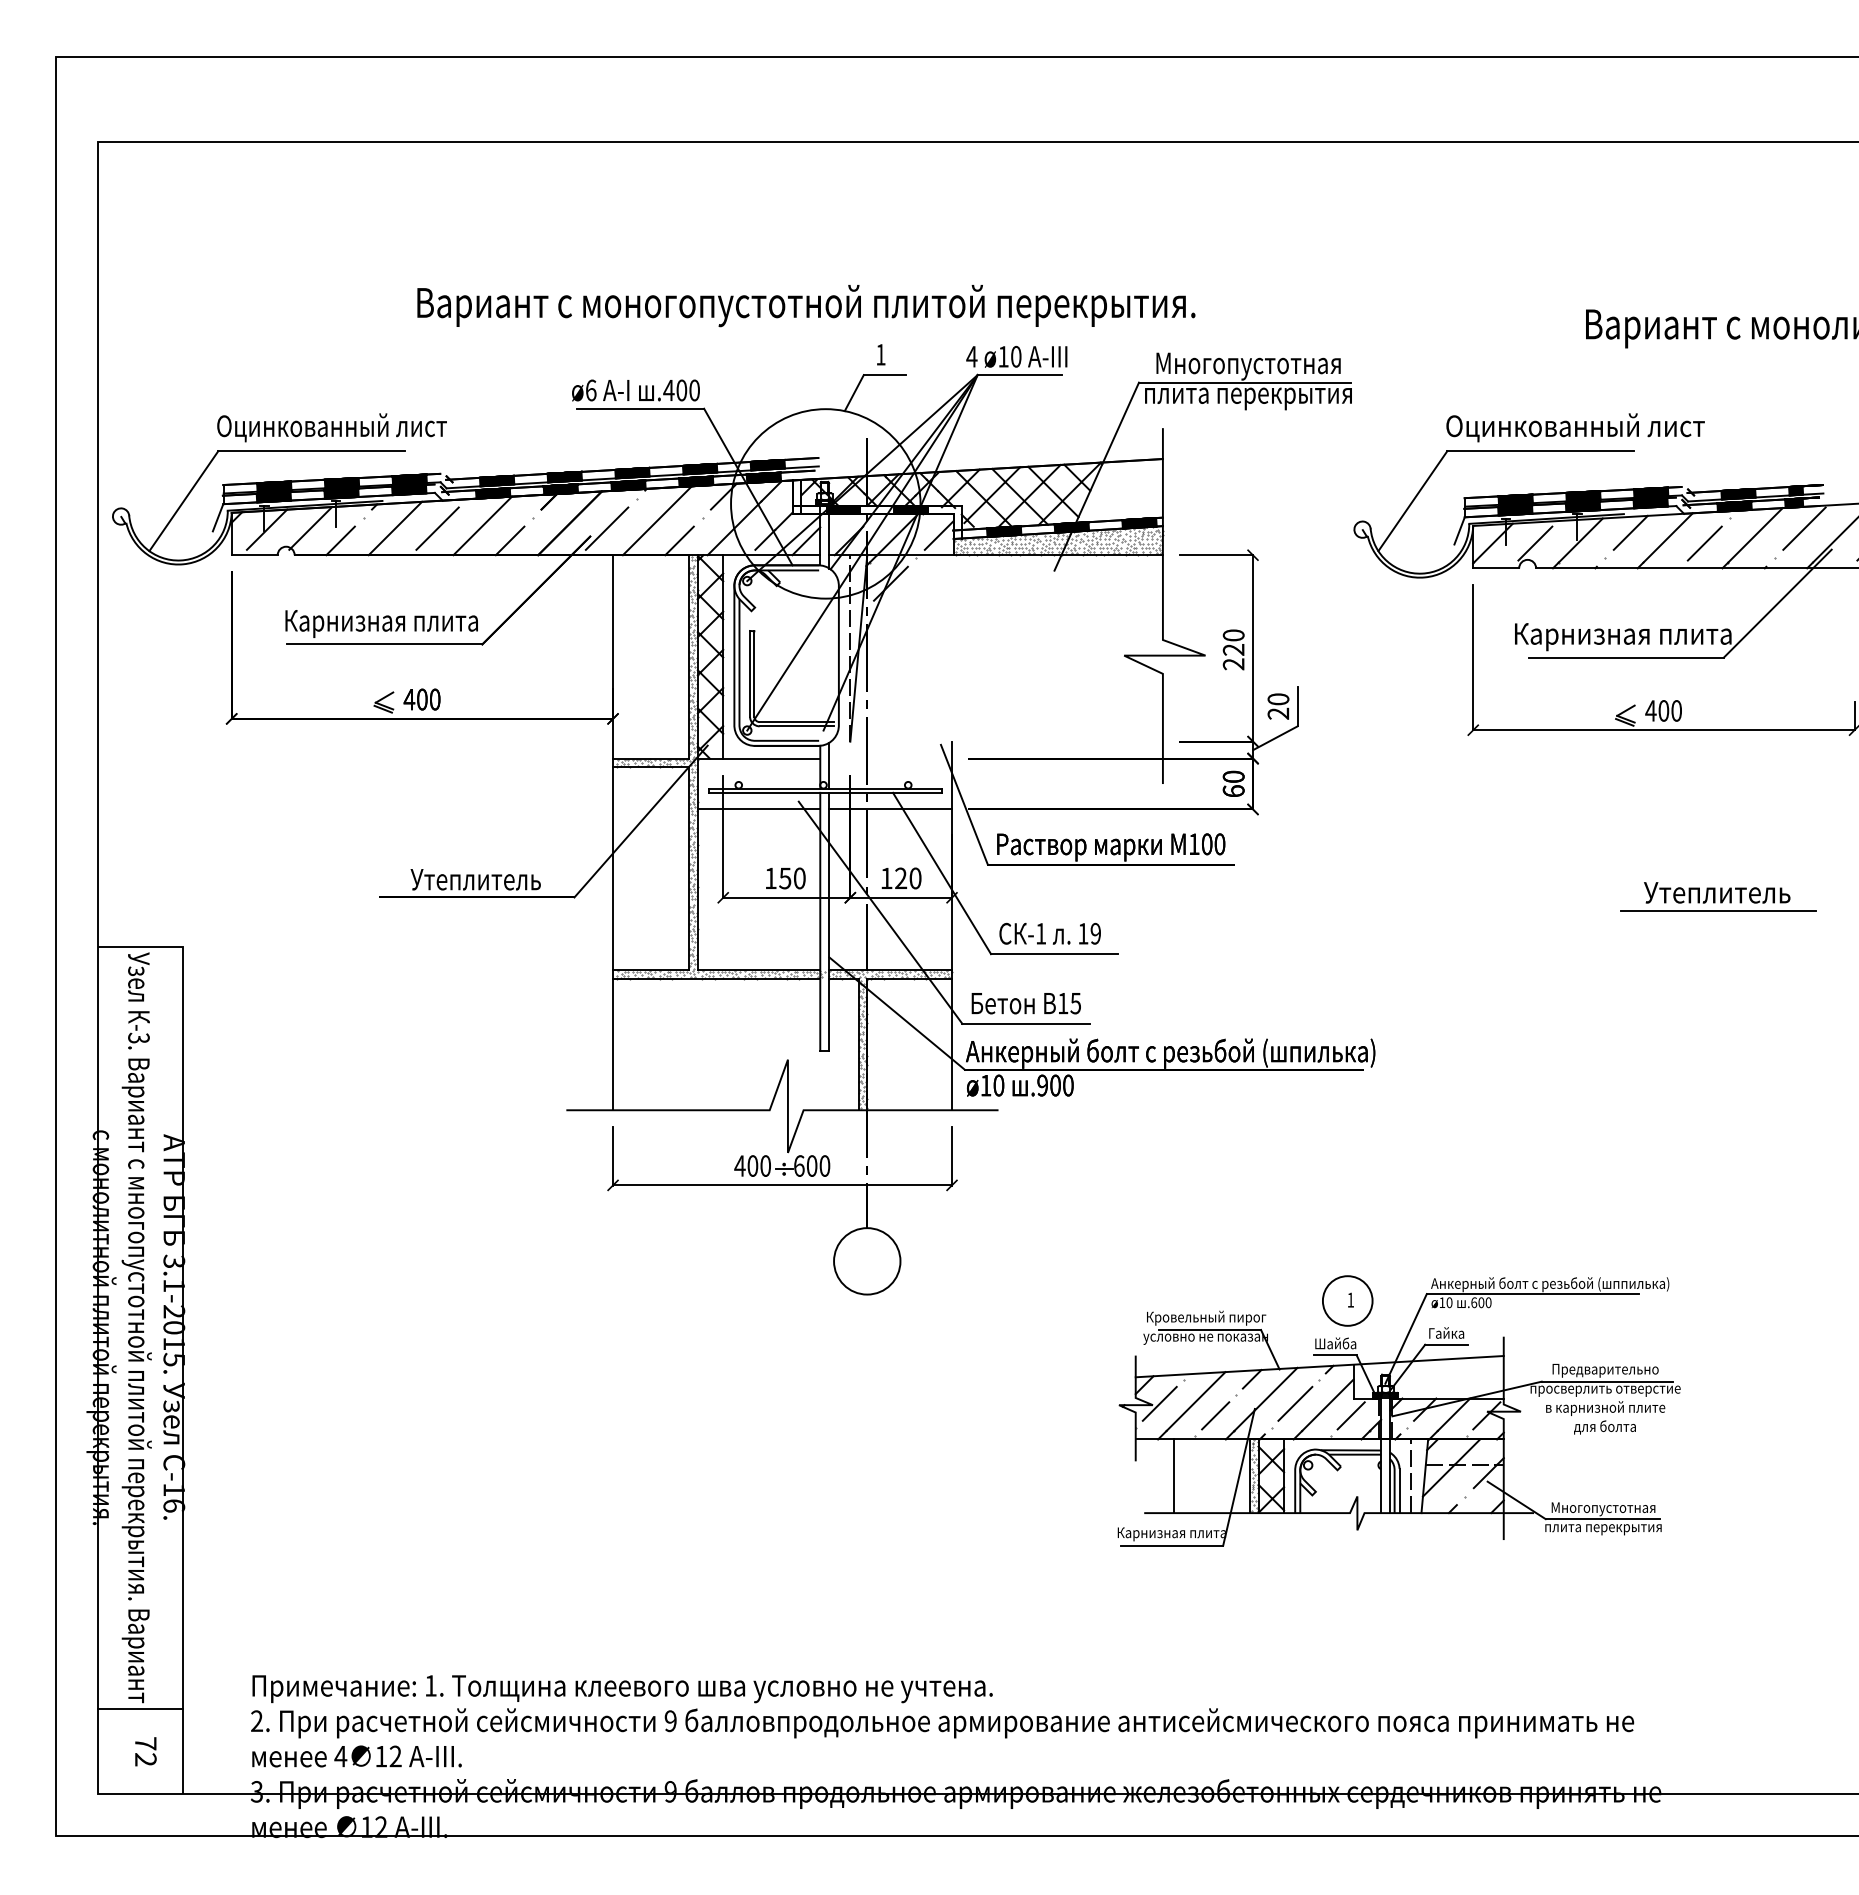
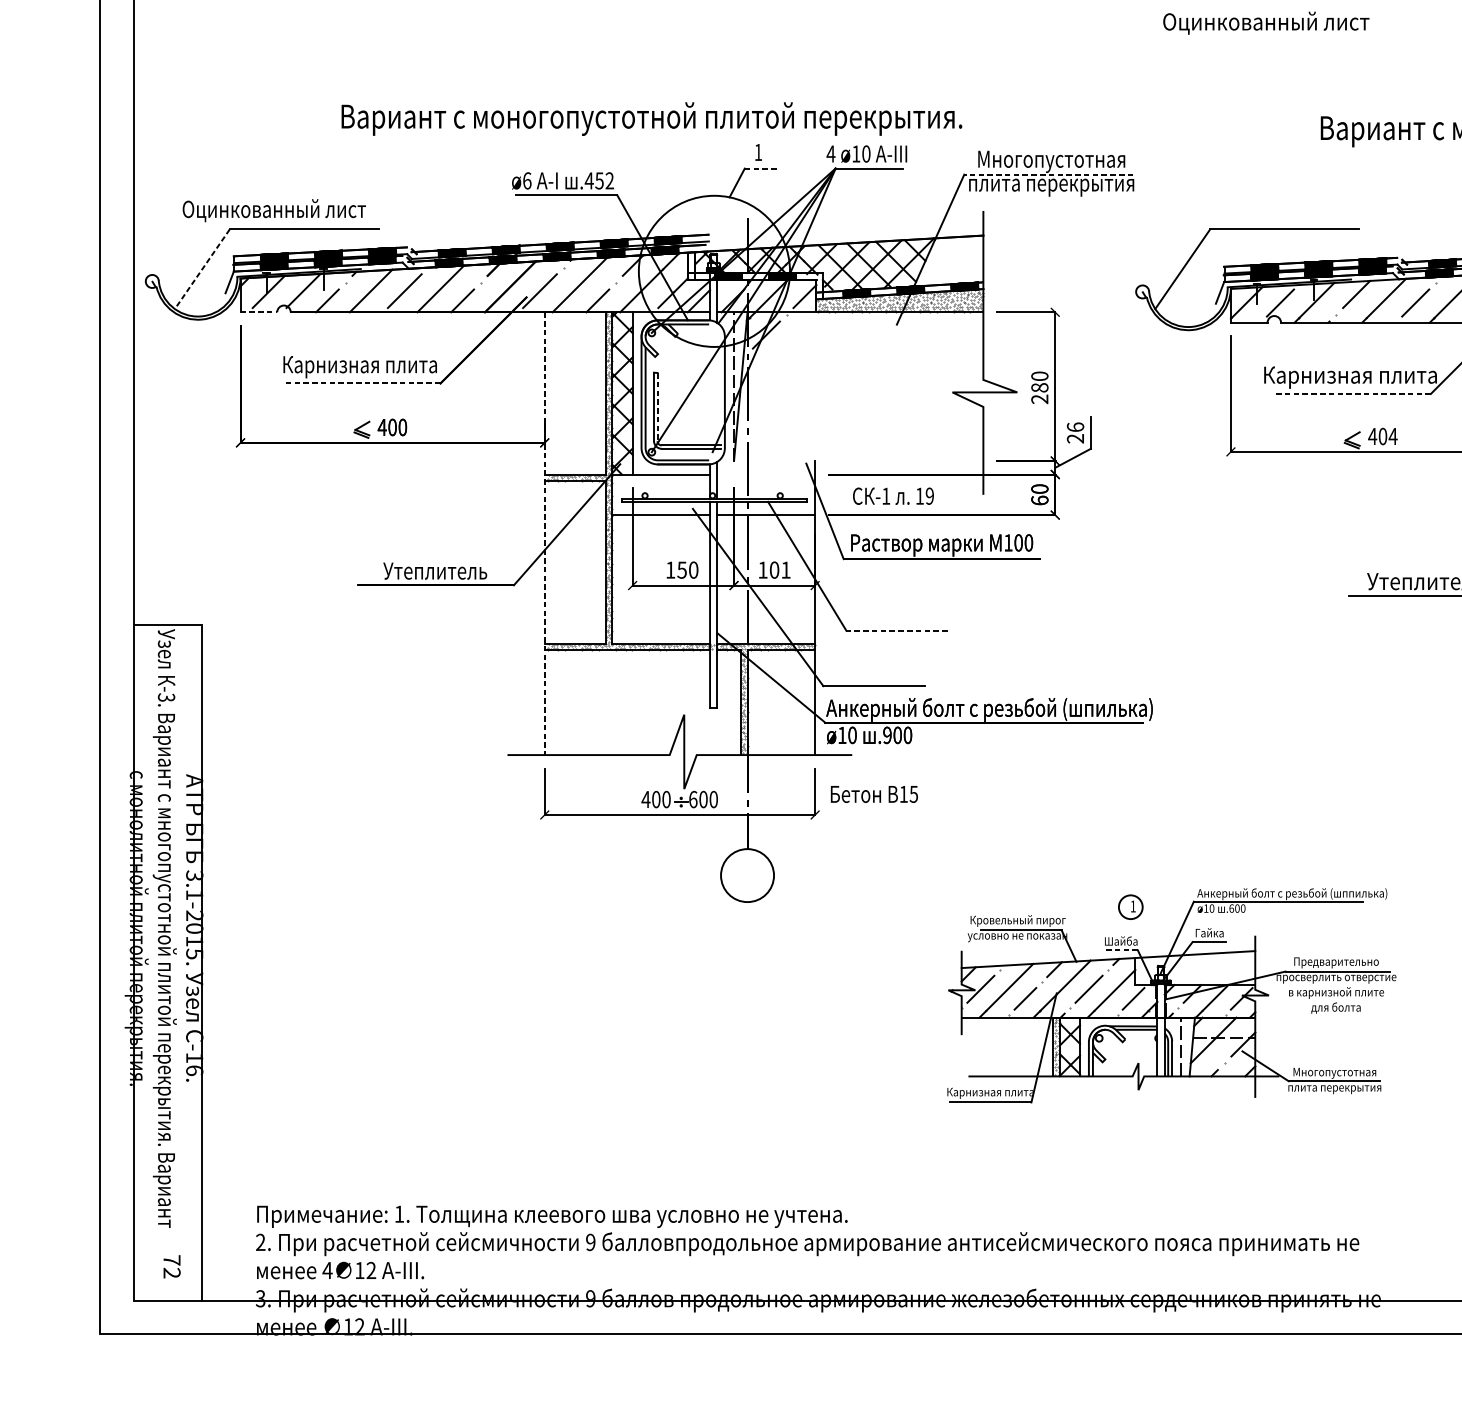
text: (806, 306) -> (651, 119), moved
line: (885, 375) -> (762, 168), solid -> dashed
line: (1244, 382) -> (1048, 174), solid -> dashed
text: (687, 390) -> (604, 180), .400 -> .452
text: (331, 427) -> (273, 210), moved
text: (1575, 427) -> (1266, 22), moved
line: (183, 501) -> (202, 269), solid -> dashed
line: (255, 555) -> (259, 312), solid -> dashed
line: (384, 644) -> (362, 383), solid -> dashed
text: (1233, 649) -> (1039, 387), 220 -> 280
line: (1625, 657) -> (1352, 393), solid -> dashed
line: (754, 674) -> (657, 407), solid -> dashed
text: (1278, 699) -> (1075, 427), 20 -> 26
text: (1676, 710) -> (1393, 436), 400 -> 404
line: (613, 832) -> (545, 533), solid -> dashed
text: (908, 878) -> (780, 570), 120 -> 101
text: (1049, 933) -> (892, 496), moved
line: (1054, 954) -> (896, 630), solid -> dashed
text: (1025, 1003) -> (873, 794), moved
circle: (1347, 1300) -> (1130, 906), size x0.6
line: (1334, 1355) -> (1120, 950), solid -> dashed
line: (1173, 1476) -> (991, 1047), removed
line: (140, 1709) -> (167, 1233), removed

